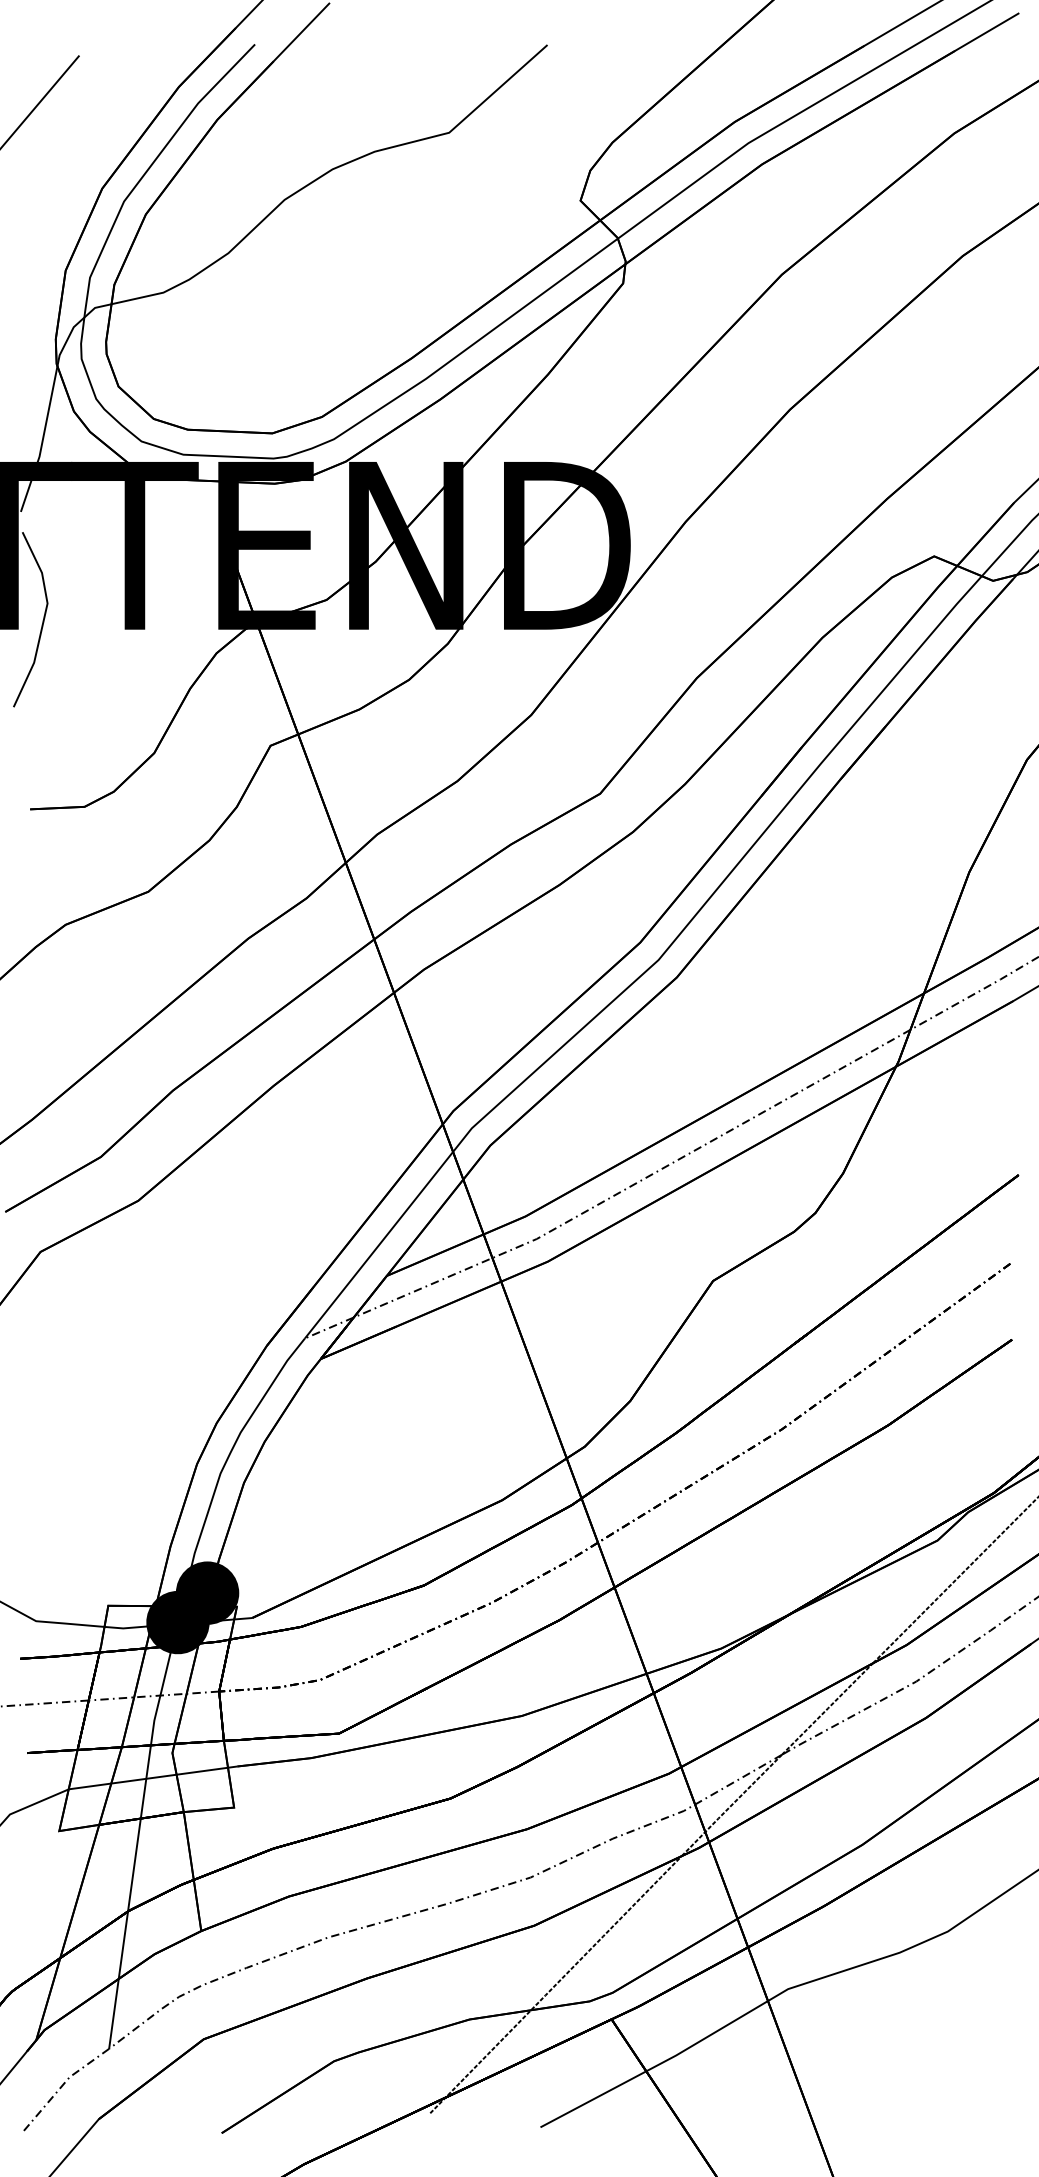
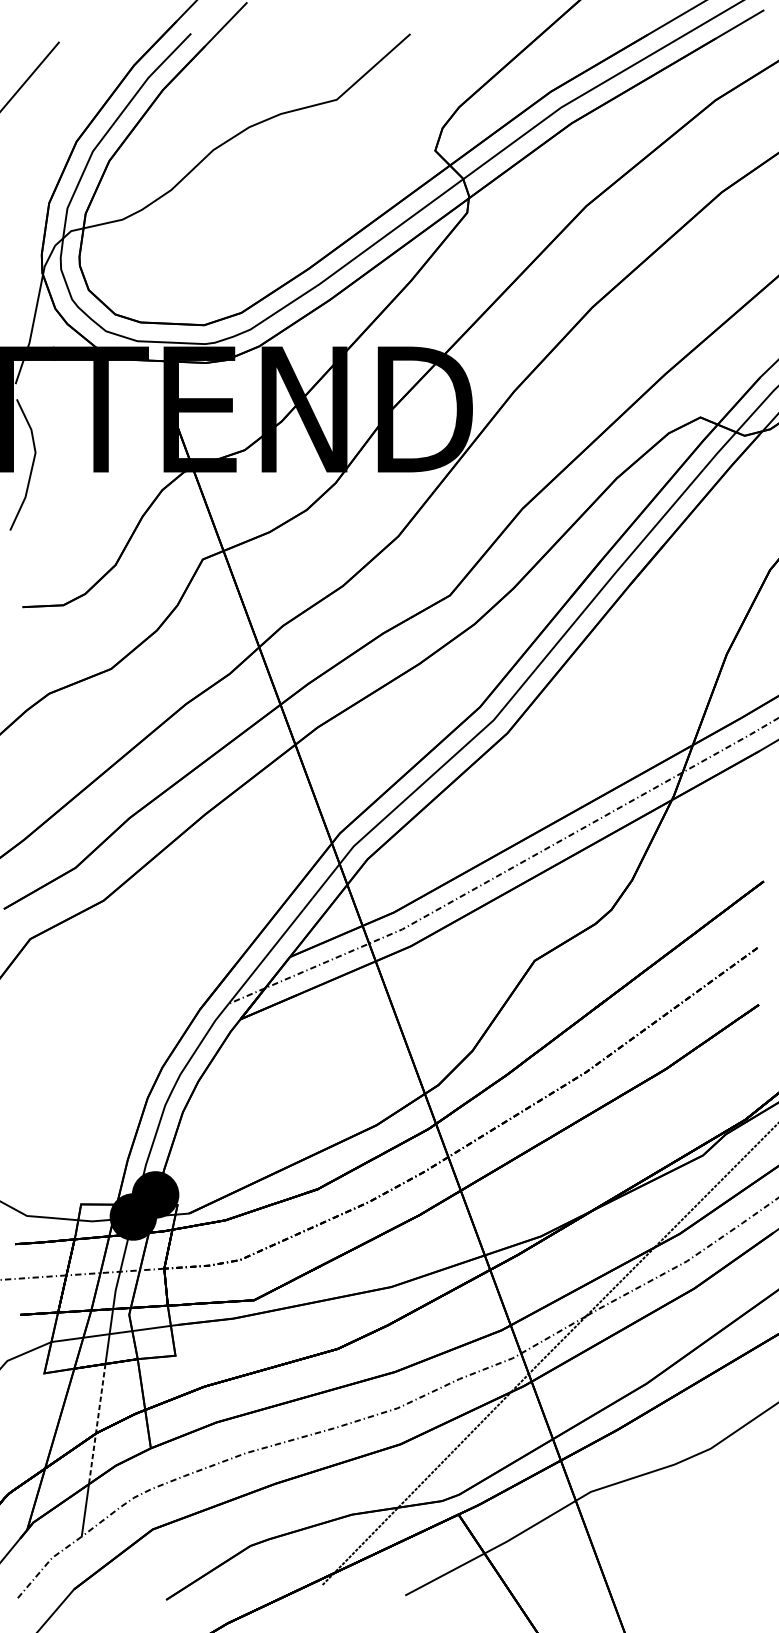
line: (129, 1898) -> (97, 1423), solid -> dashed

